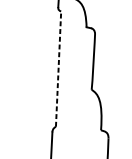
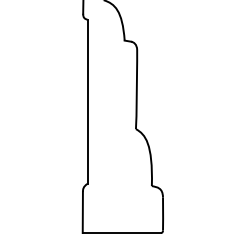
line: (58, 68) -> (87, 101), dashed -> solid

